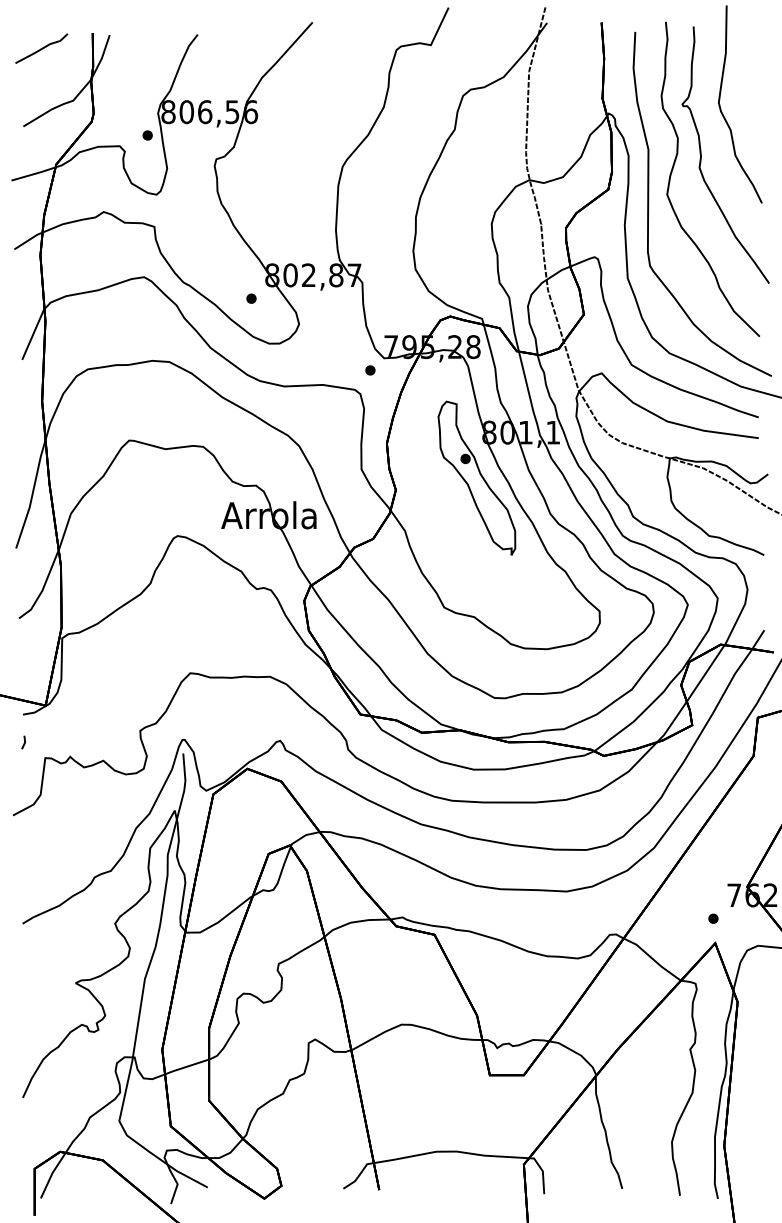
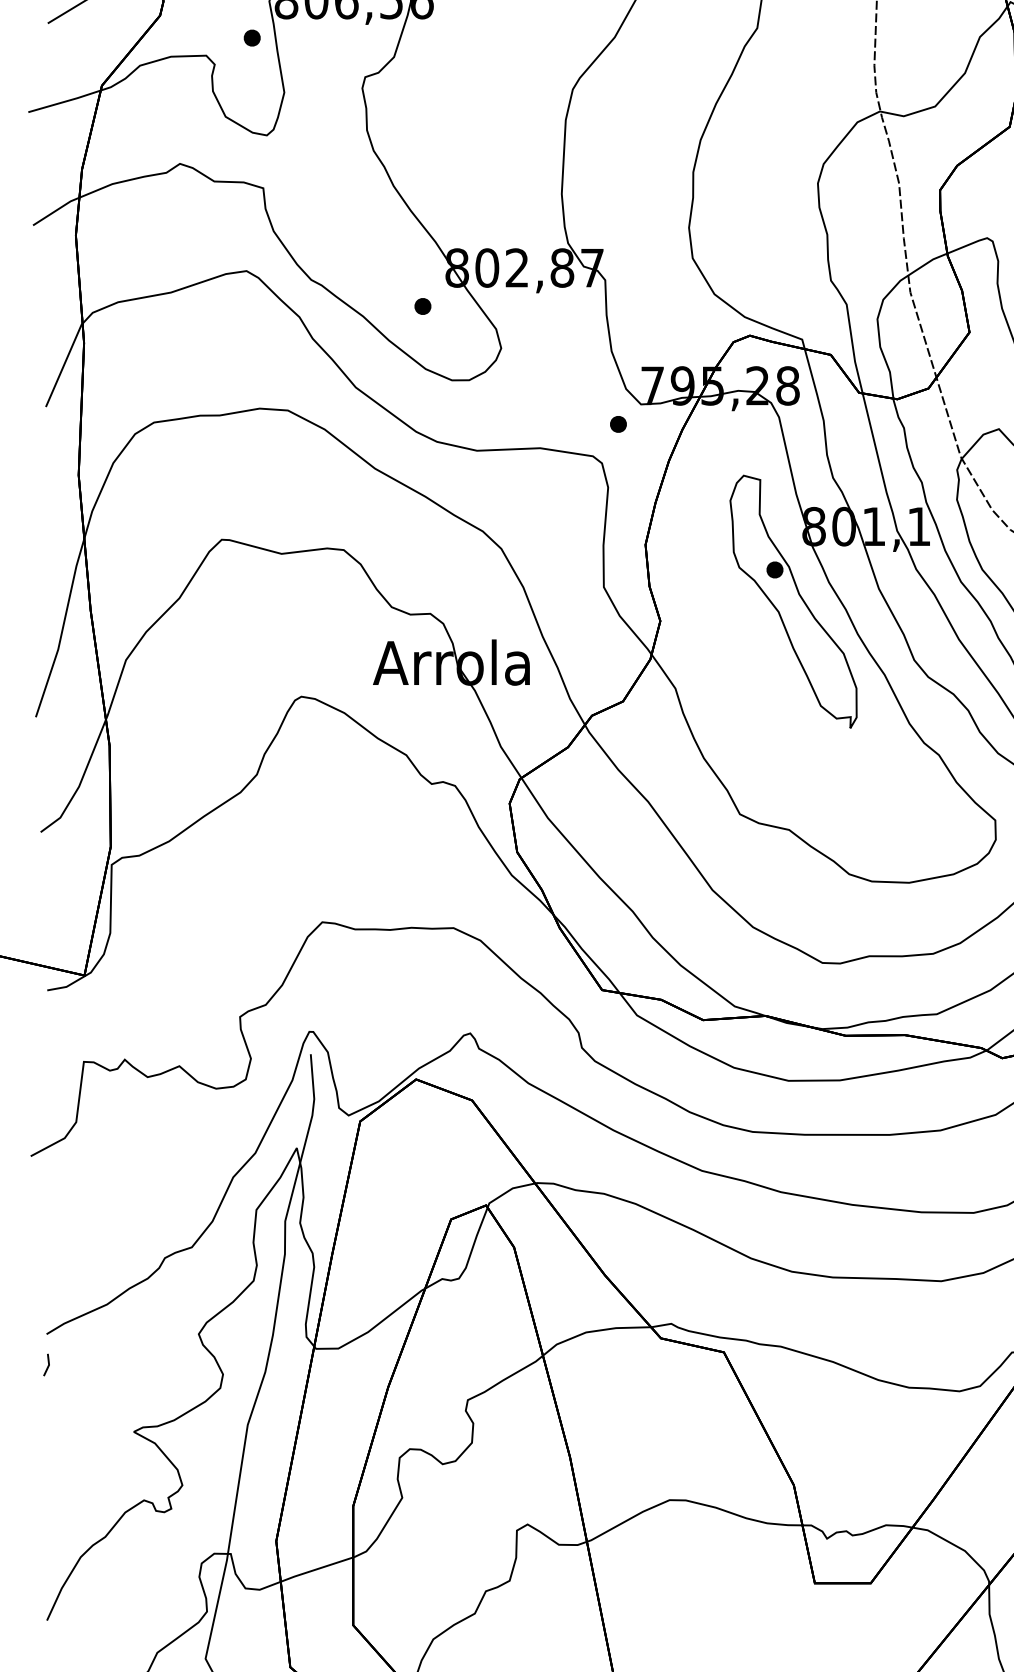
line: (24, 742) -> (48, 1365), moved

